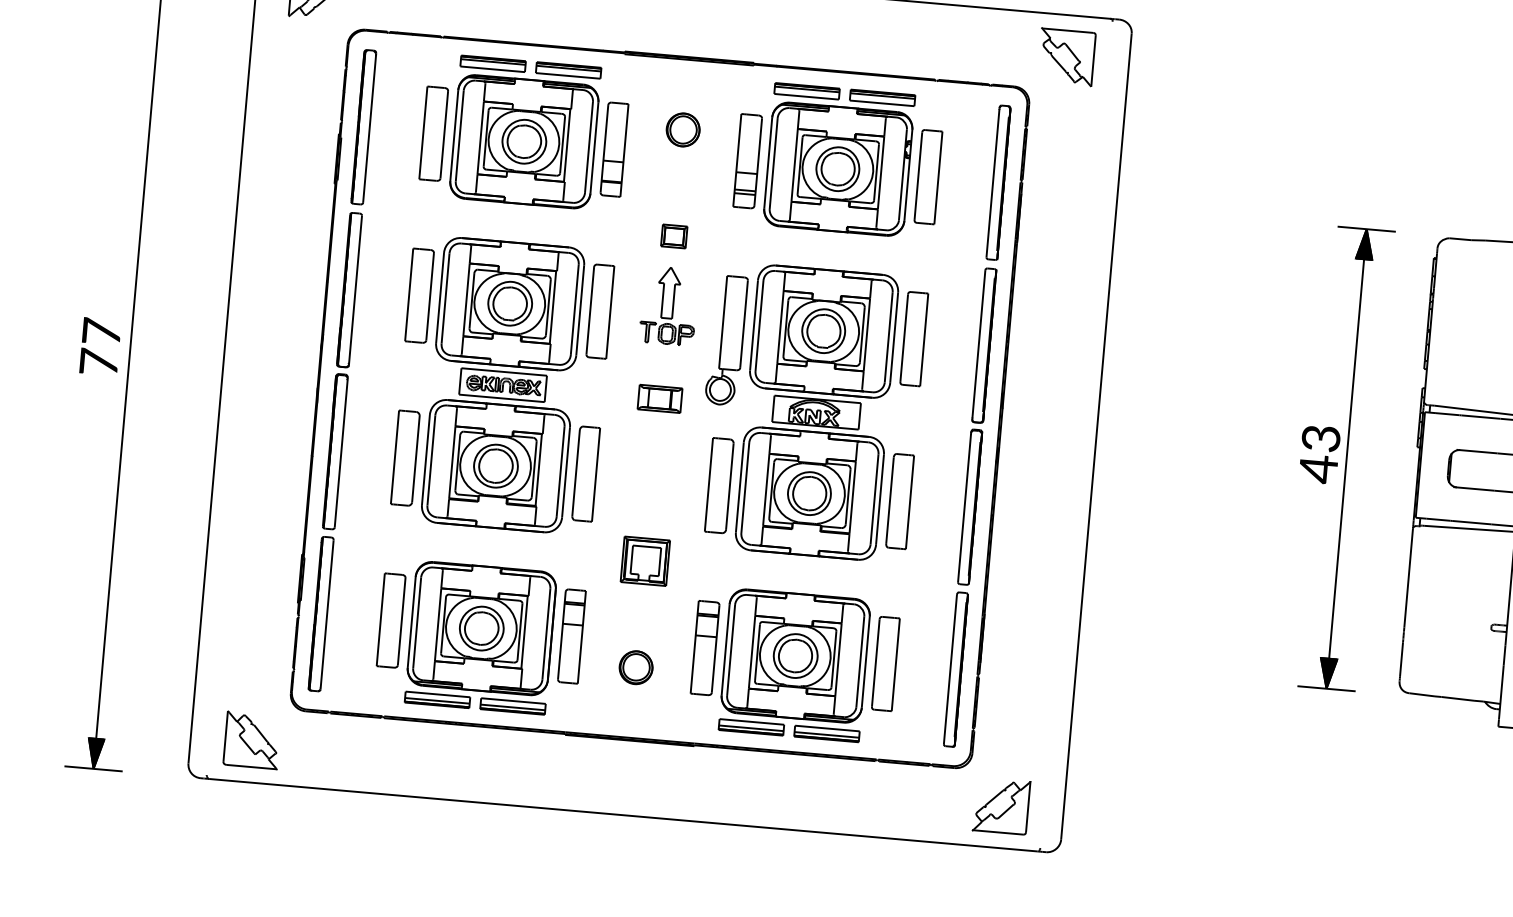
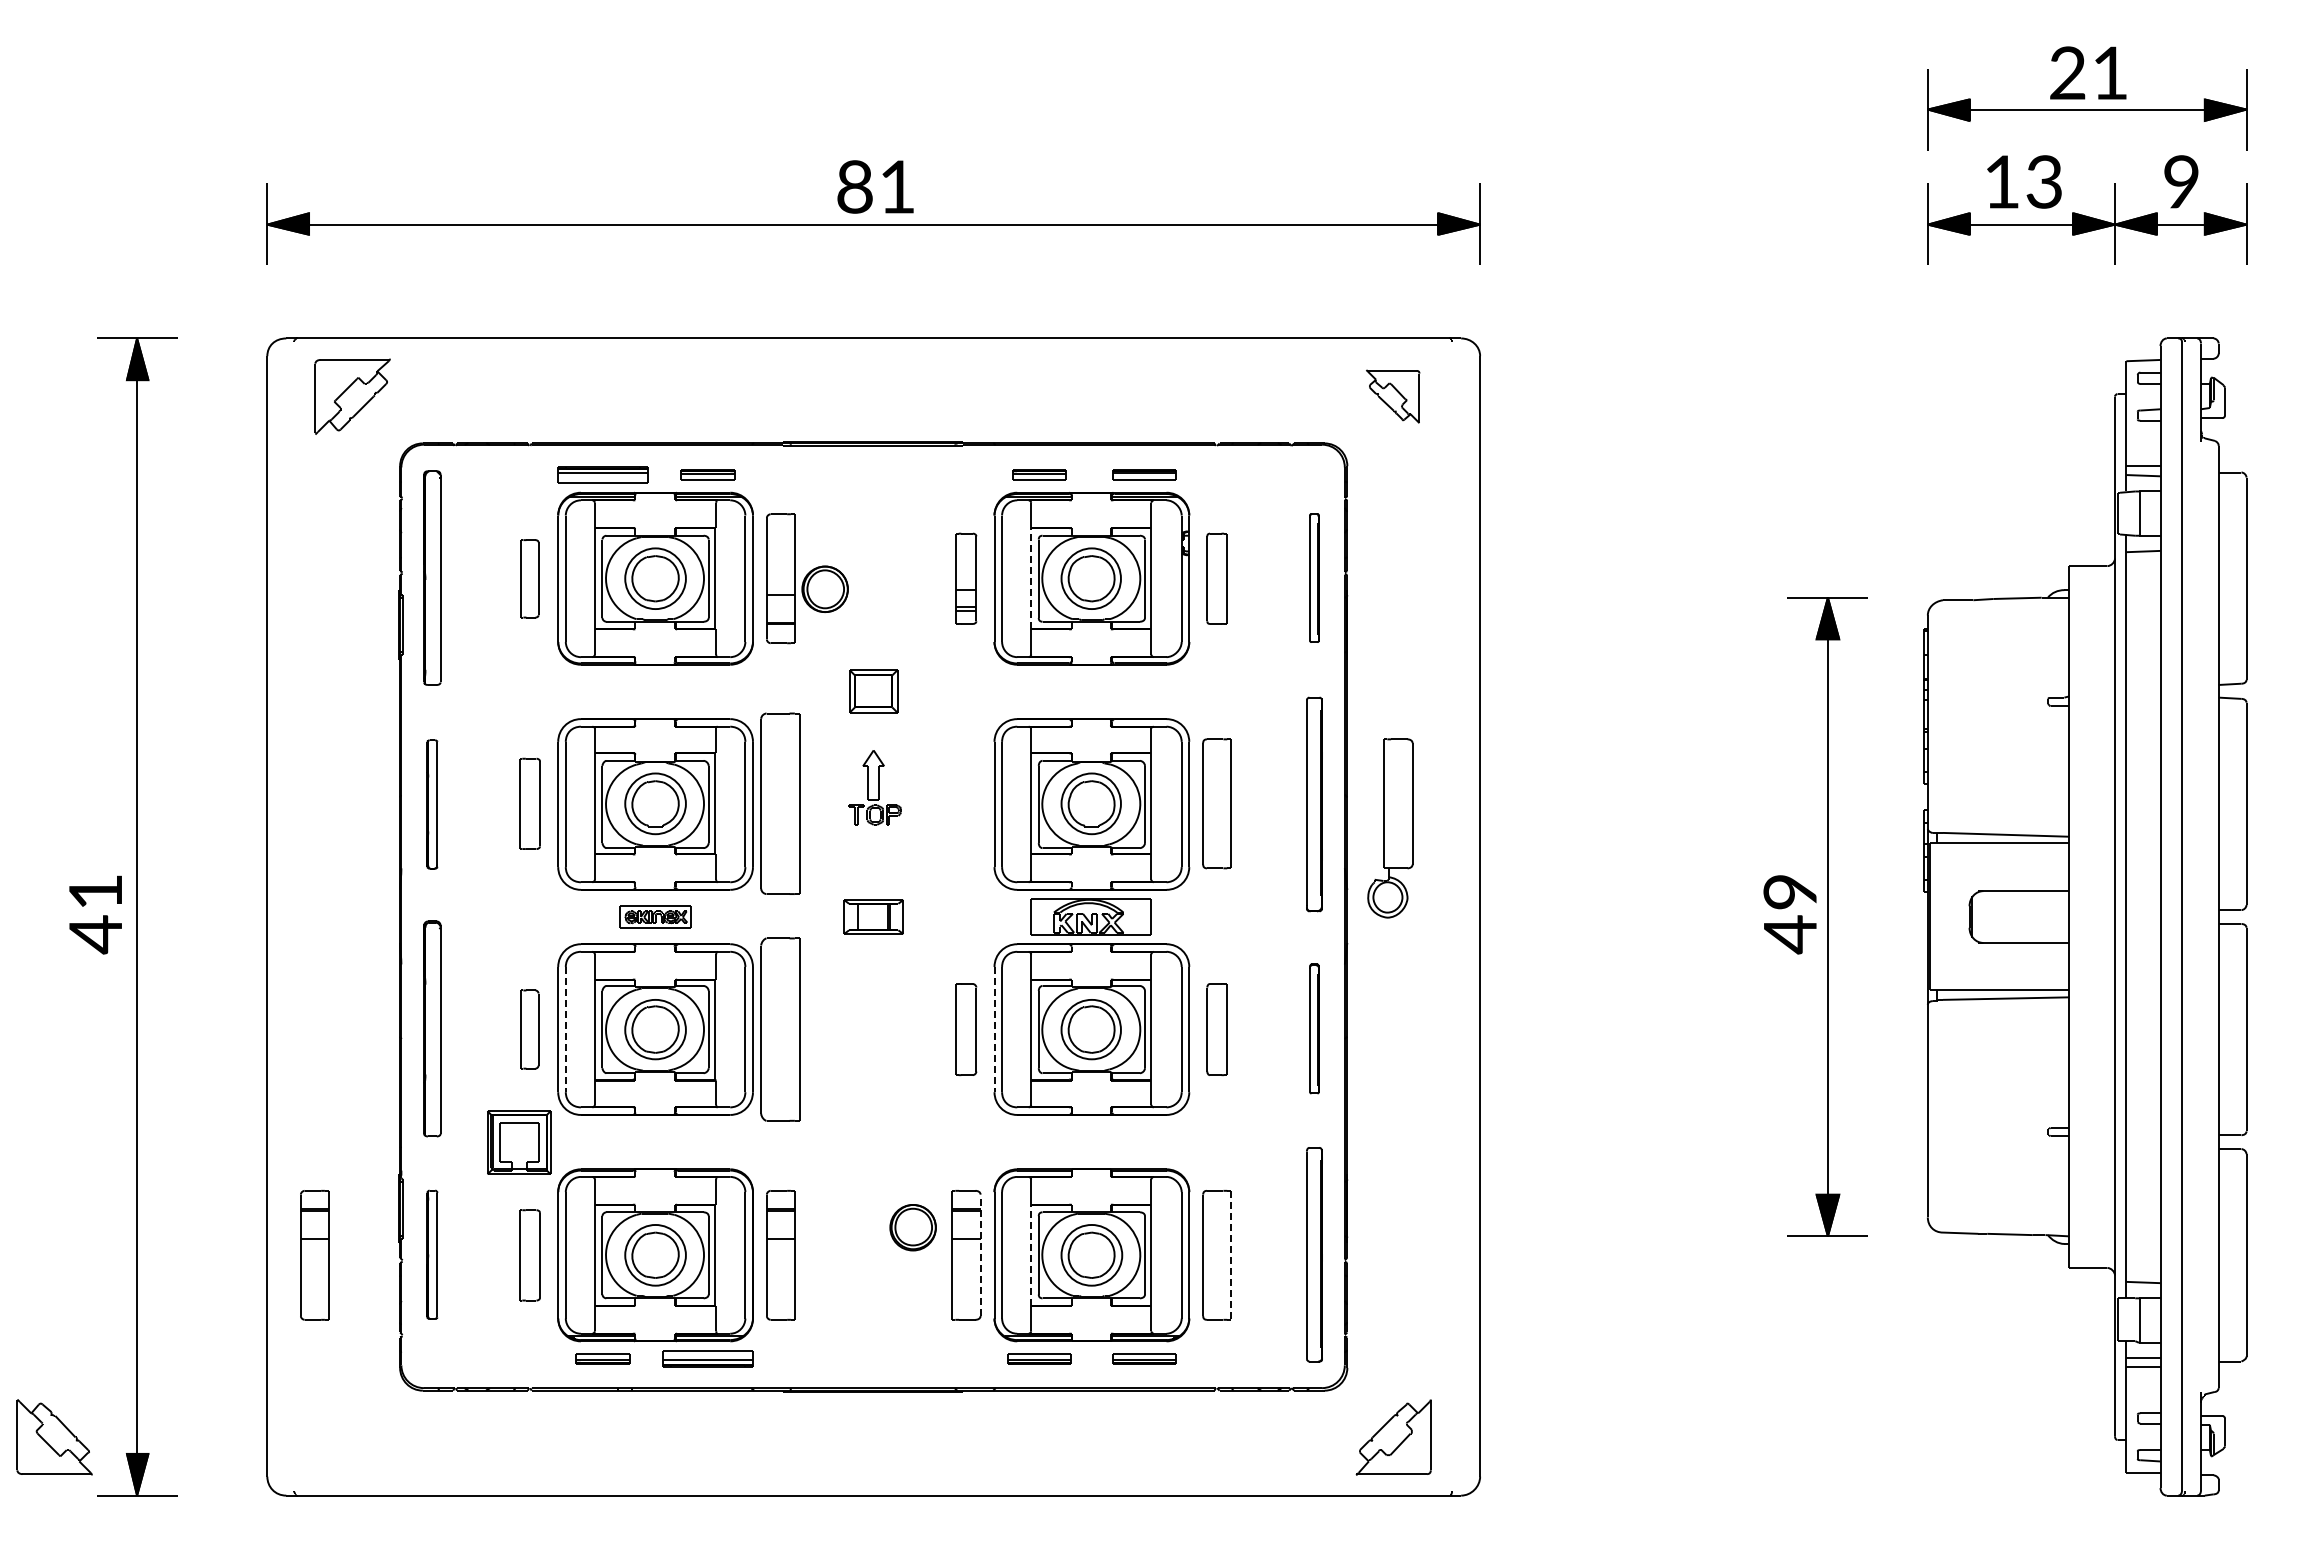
part: (1066, 57) -> (1392, 396), size x0.7
part: (568, 70) -> (707, 474), size x0.6
part: (807, 90) -> (1039, 474), size x0.6
part: (882, 97) -> (1143, 474), size x0.7
part: (682, 129) -> (824, 588), moved
part: (433, 133) -> (529, 578), size x0.6
part: (748, 161) -> (966, 578), size x0.7
line: (794, 165) -> (1031, 578), solid -> dashed
part: (927, 176) -> (1216, 578), size x0.7
part: (998, 182) -> (1314, 577), size x0.6
part: (674, 235) -> (873, 690), size x1.4
part: (349, 290) -> (432, 804), size x0.6
part: (419, 295) -> (529, 803), size x0.7
part: (668, 305) -> (874, 787), size x0.7
part: (600, 311) -> (780, 803), size x1.4
part: (726, 340) -> (1390, 828), moved
text: (100, 347) -> (95, 913), 77 -> 41
part: (503, 384) -> (655, 916), size x0.6
text: (1321, 438) -> (1790, 891), 43 -> 49
part: (405, 458) -> (529, 1029), size x0.6
line: (431, 460) -> (565, 1029), solid -> dashed
part: (585, 473) -> (780, 1029), size x1.4
part: (719, 485) -> (966, 1029), size x0.7
line: (739, 487) -> (994, 1029), solid -> dashed
part: (899, 501) -> (1216, 1029), size x0.7
part: (970, 506) -> (1314, 1028), size x0.6
part: (645, 561) -> (519, 1142), moved
part: (236, 607) -> (314, 1255), added
part: (321, 613) -> (432, 1254), size x0.6
part: (391, 620) -> (529, 1255), size x0.7
line: (715, 649) -> (980, 1255), solid -> dashed
line: (752, 652) -> (1031, 1255), solid -> dashed
line: (896, 664) -> (1231, 1255), solid -> dashed
part: (635, 667) -> (912, 1227), moved
part: (437, 699) -> (602, 1358), size x0.6
part: (751, 727) -> (1039, 1358), size x0.7
part: (826, 733) -> (1143, 1358), size x0.7
part: (252, 740) -> (54, 1437), moved

